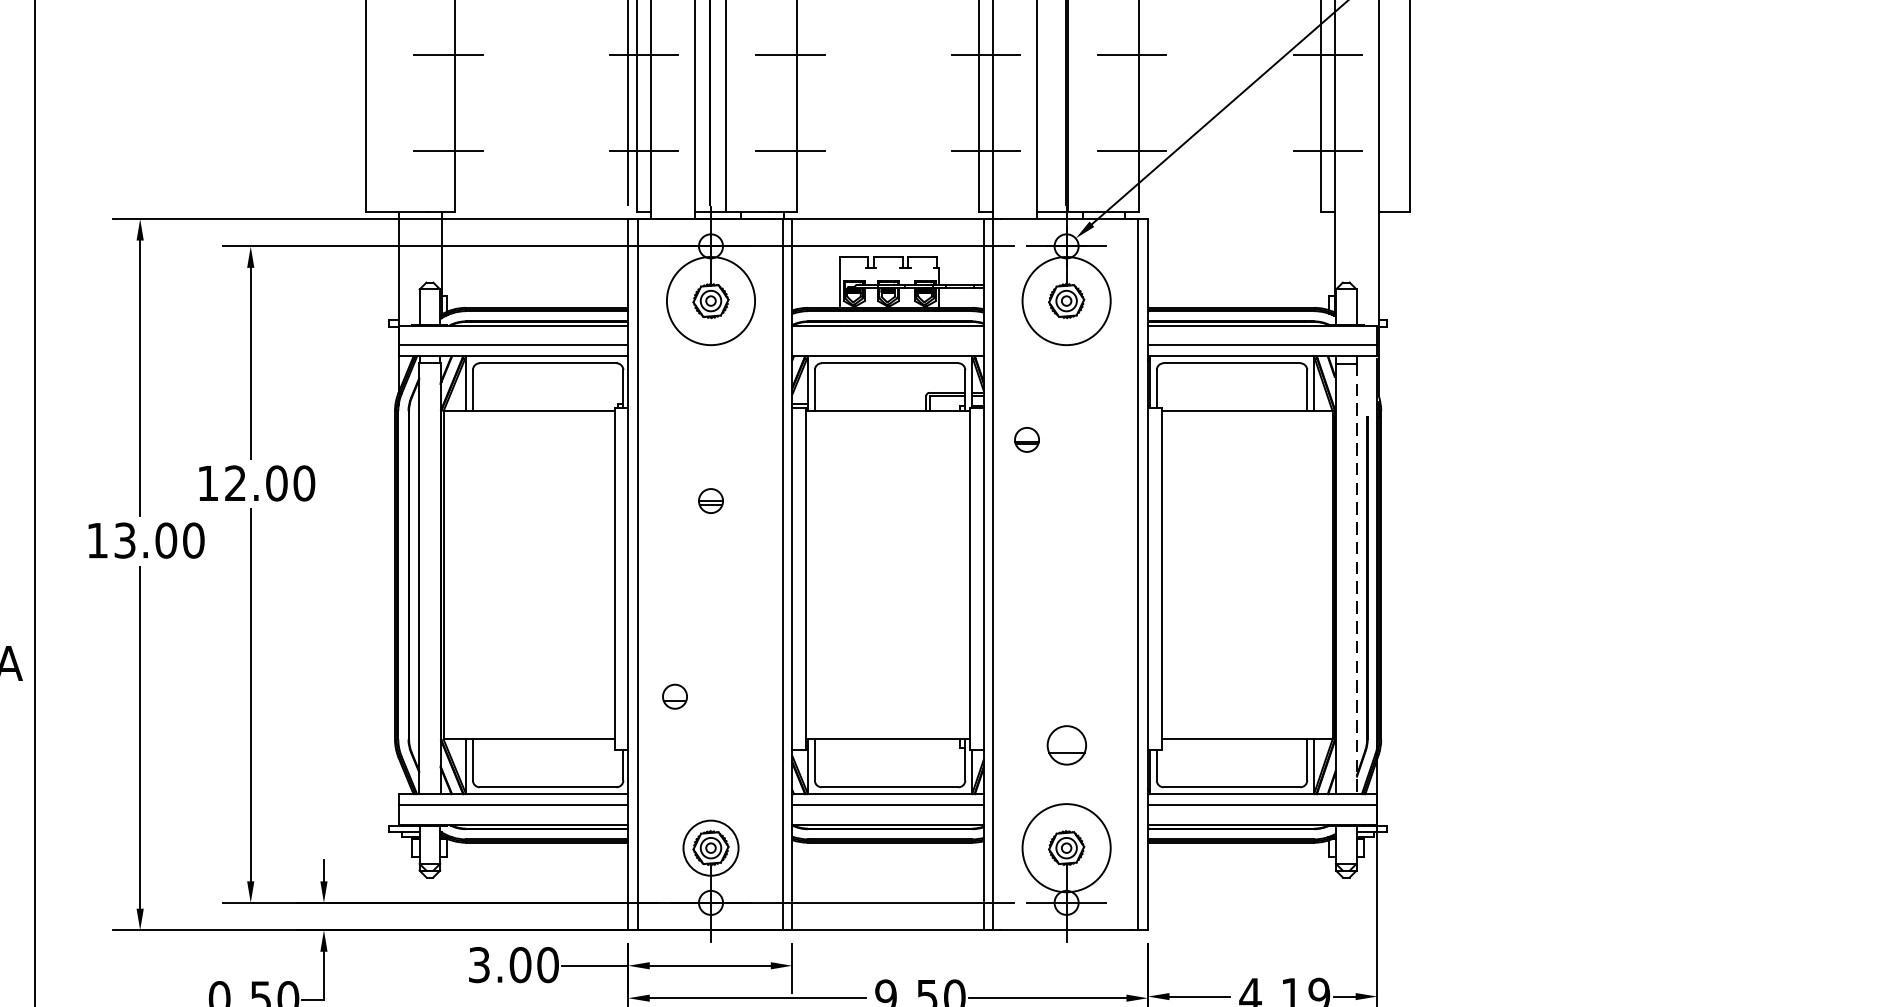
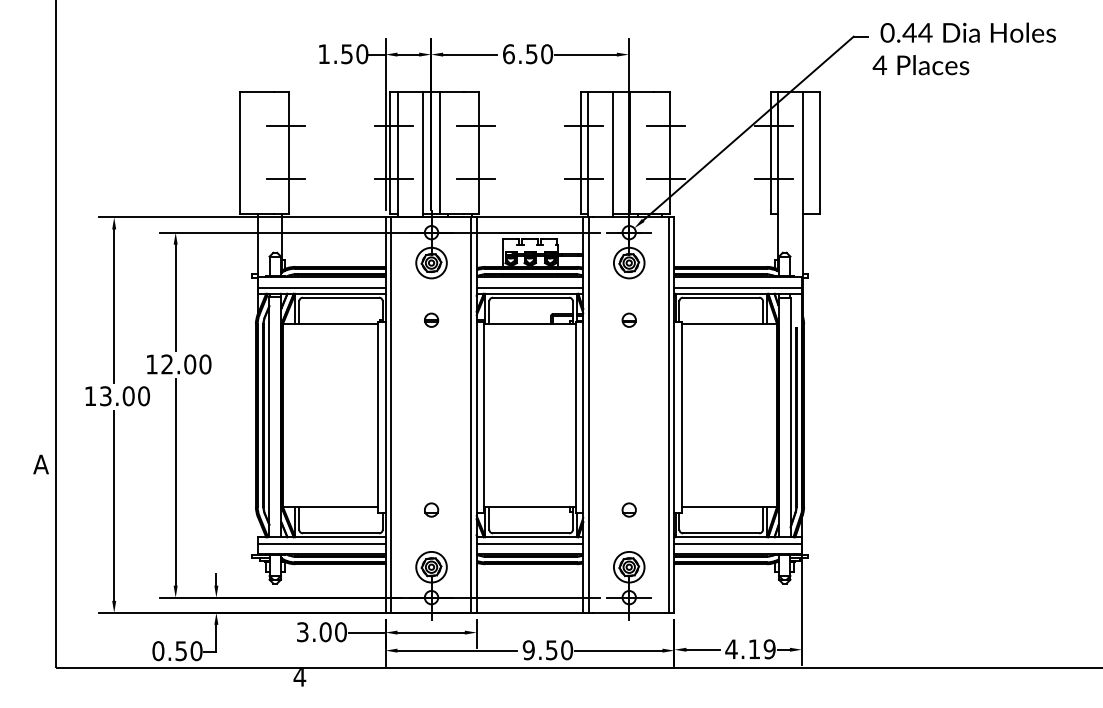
circle: (710, 300) -> (431, 262), size x0.62
circle: (1065, 300) -> (628, 262), size x0.62
line: (887, 344) -> (529, 287), added
part: (1025, 438) -> (628, 319), moved
part: (710, 499) -> (431, 319), moved
line: (1356, 578) -> (790, 417), dashed -> solid
part: (674, 695) -> (431, 509), moved
part: (1065, 744) -> (628, 509), size x0.62
circle: (1065, 846) -> (628, 566), size x0.62

